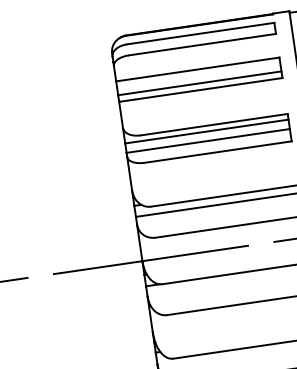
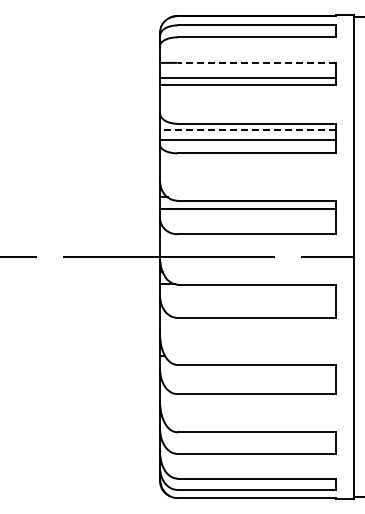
line: (205, 67) -> (256, 62), solid -> dashed
line: (206, 131) -> (247, 129), solid -> dashed

